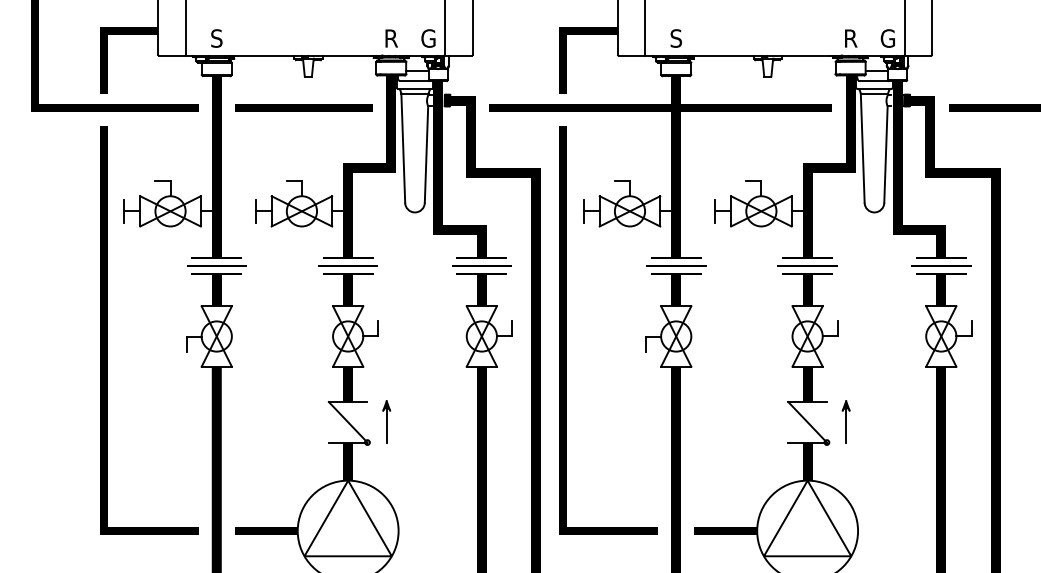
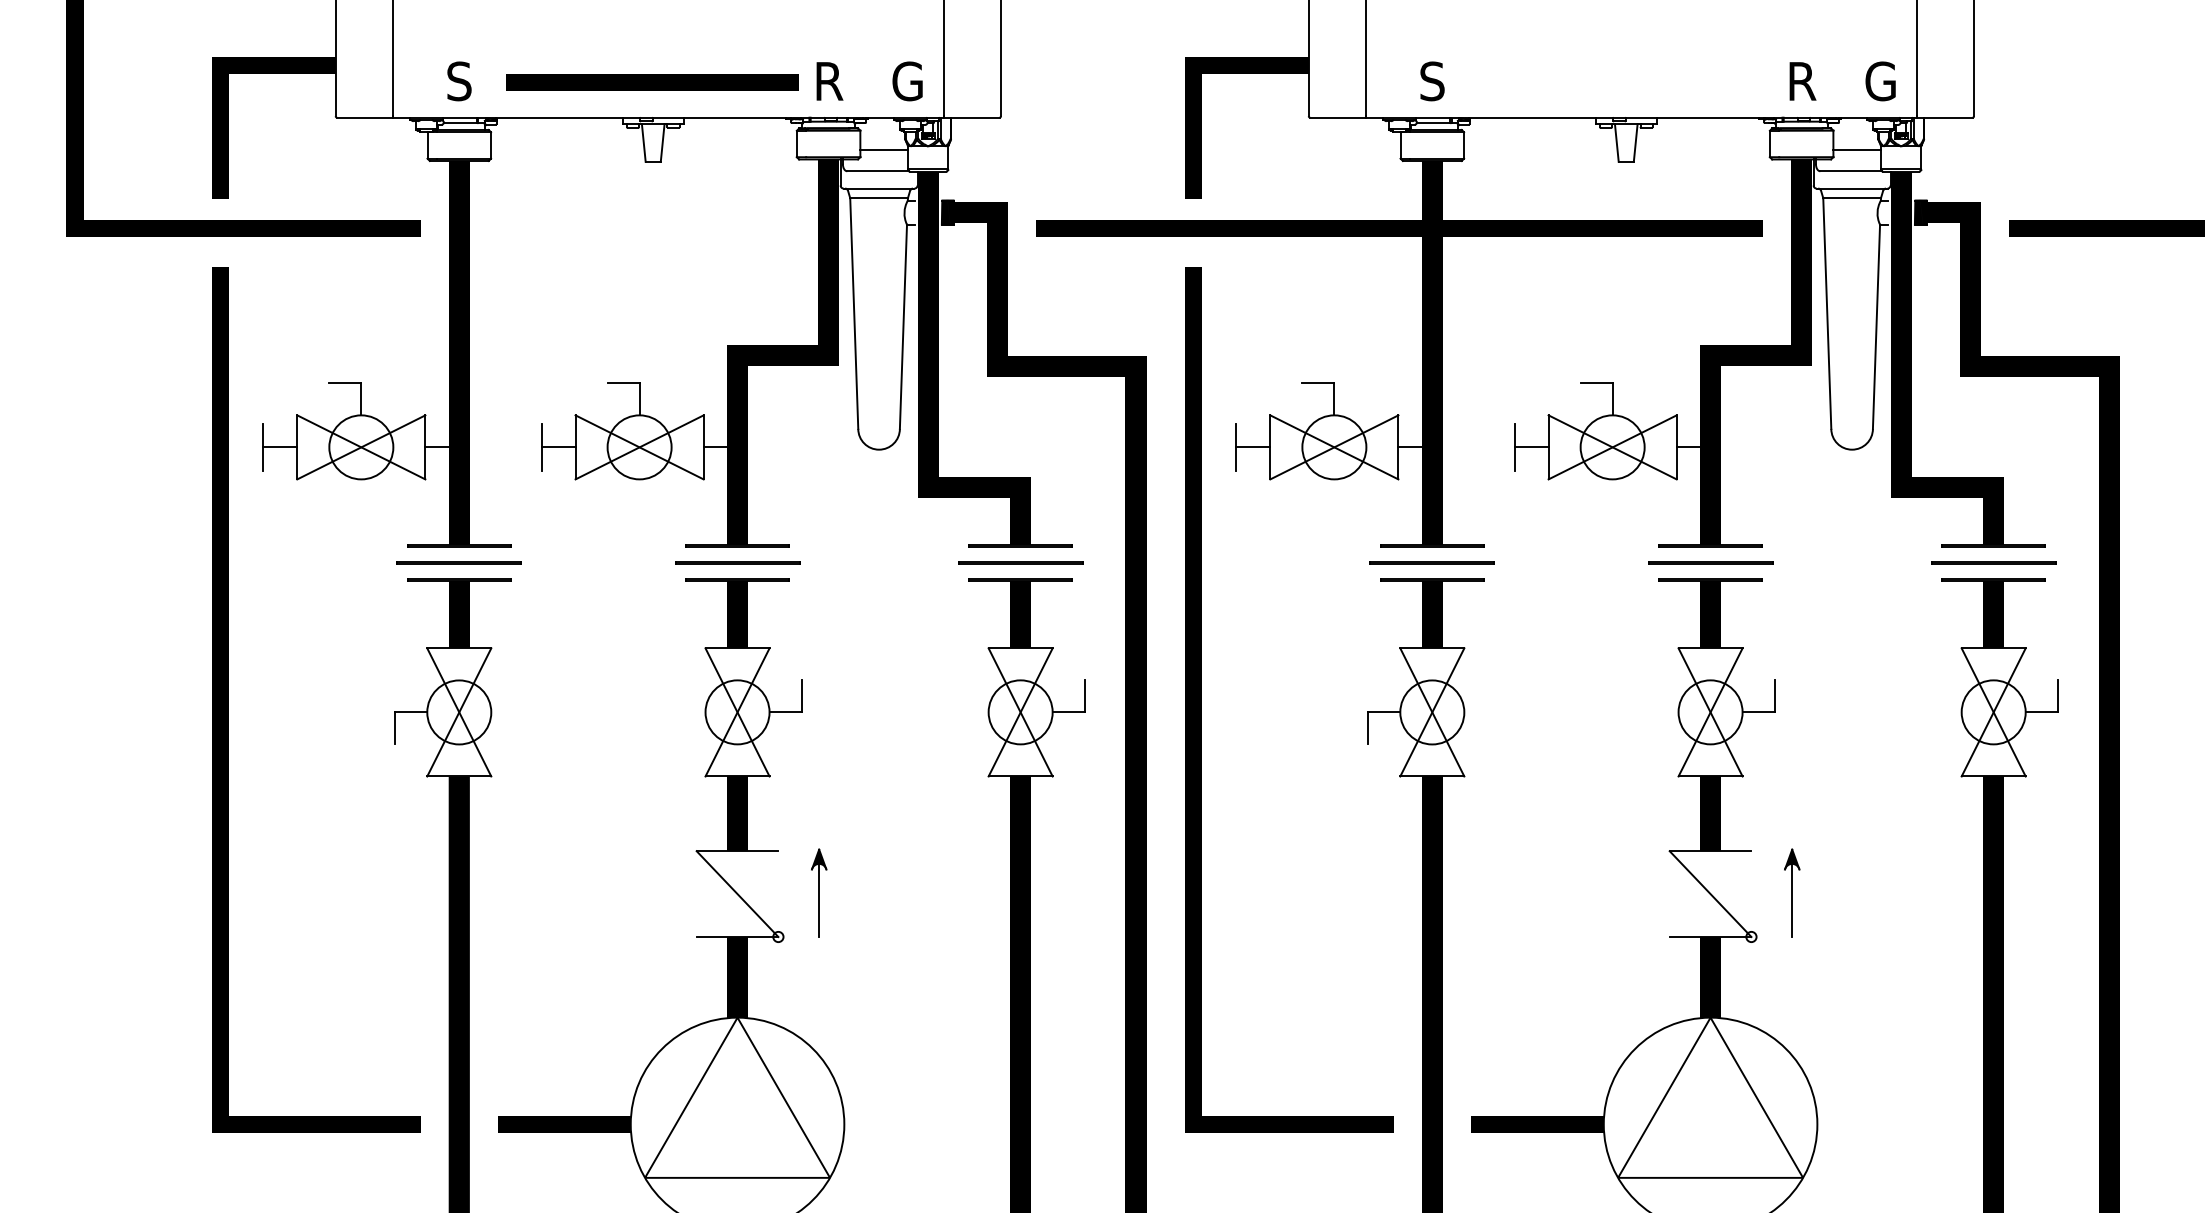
line: (303, 107) -> (651, 81), moved

